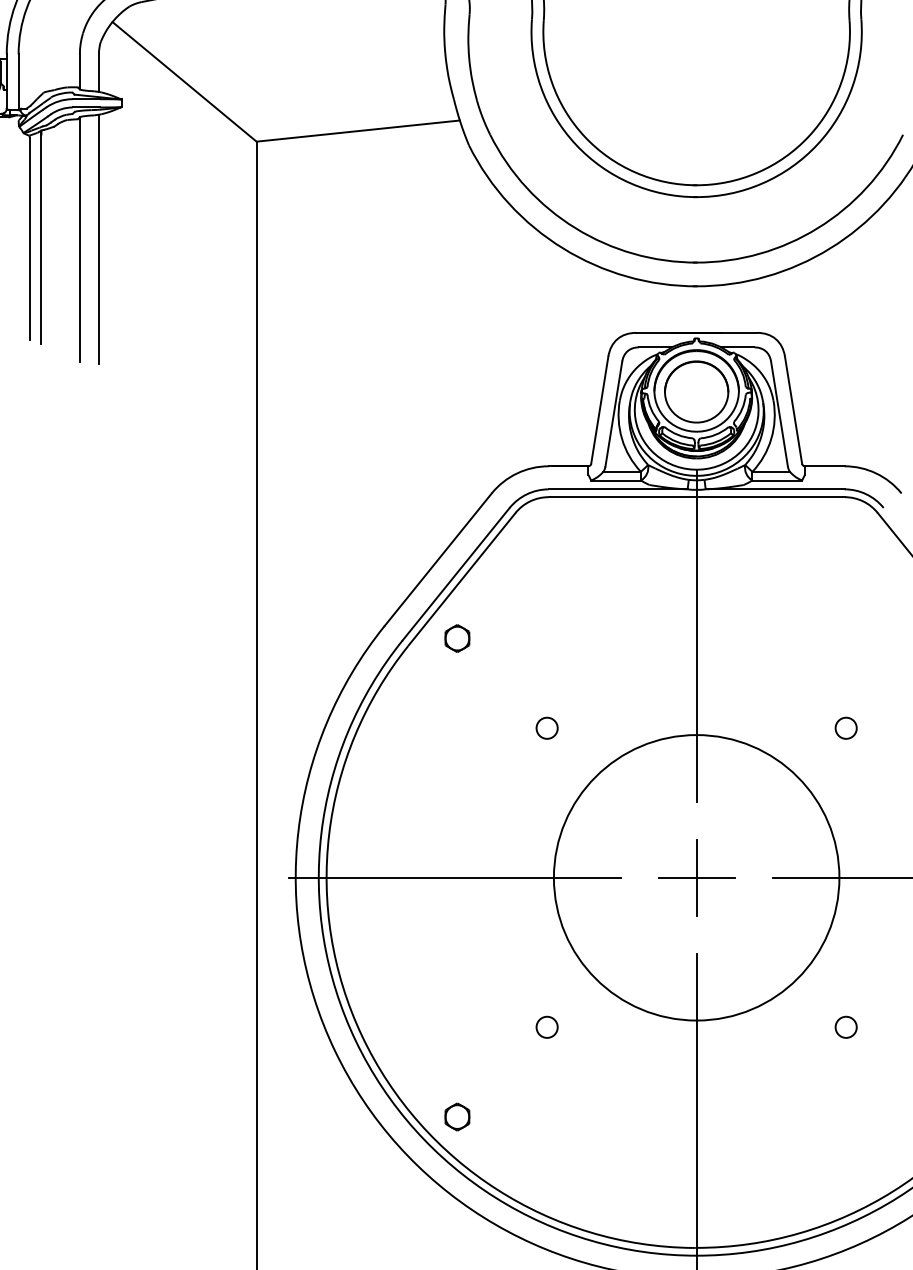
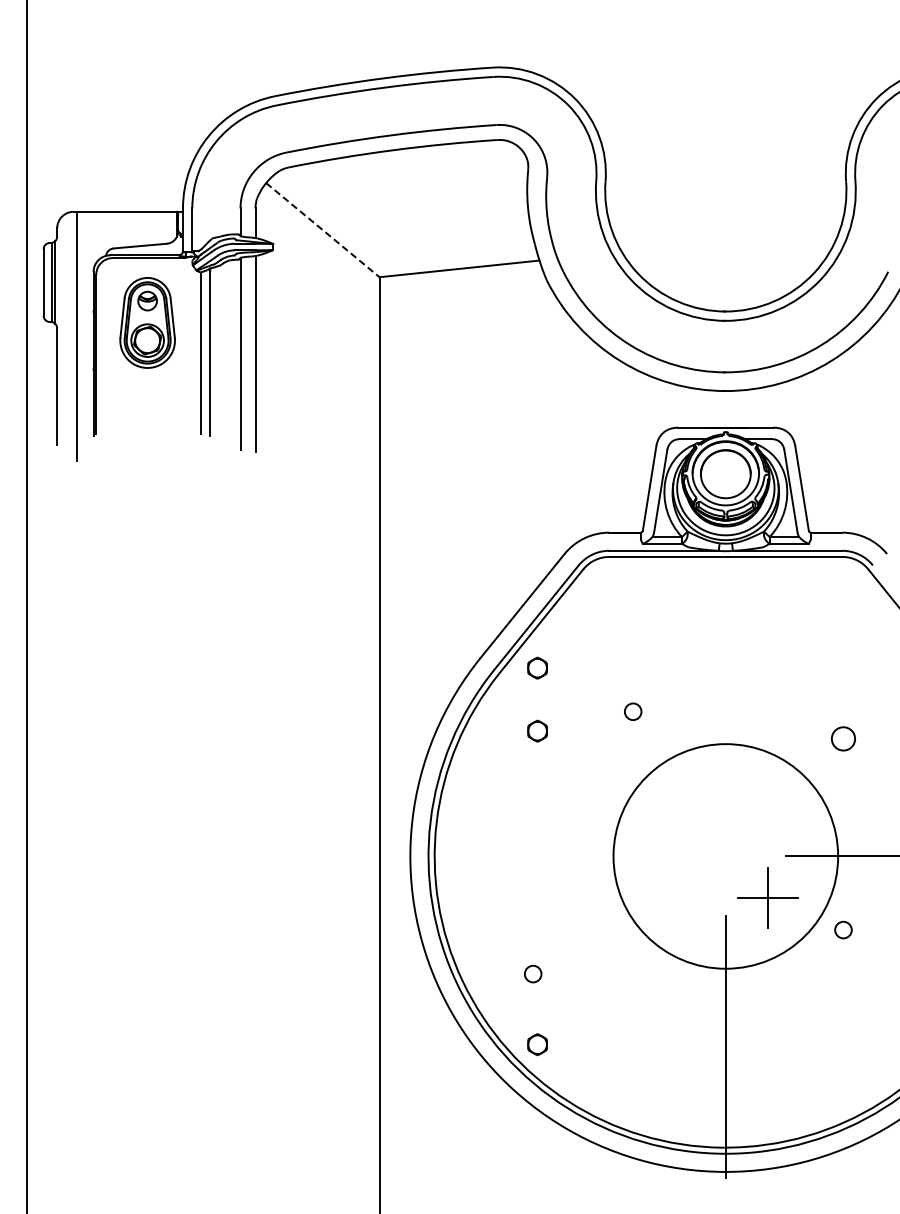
line: (185, 82) -> (323, 230), solid -> dashed
line: (696, 635) -> (725, 665), removed
part: (457, 717) -> (537, 730), added
circle: (547, 727) -> (633, 711), moved
circle: (846, 727) -> (843, 738), size x1.4
part: (696, 876) -> (767, 897), moved
line: (453, 877) -> (534, 856), removed
circle: (547, 1026) -> (533, 973), moved
circle: (846, 1026) -> (843, 929), moved

